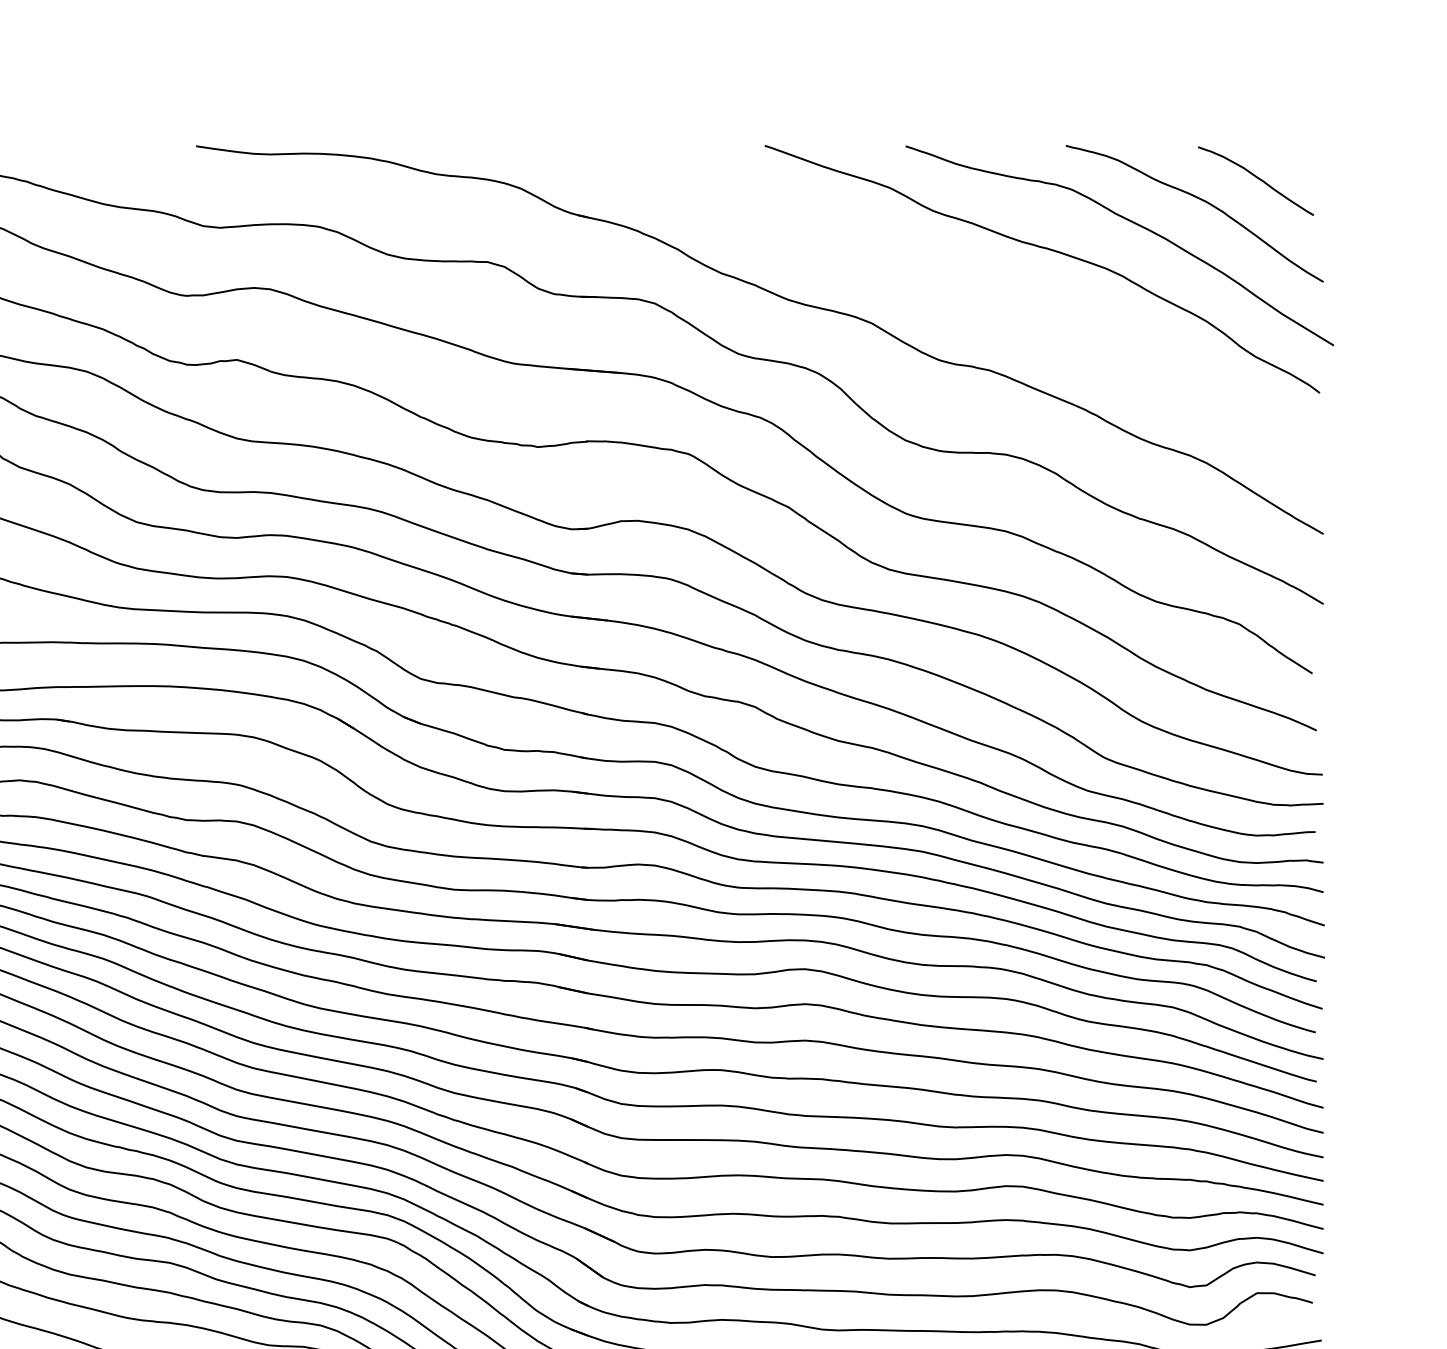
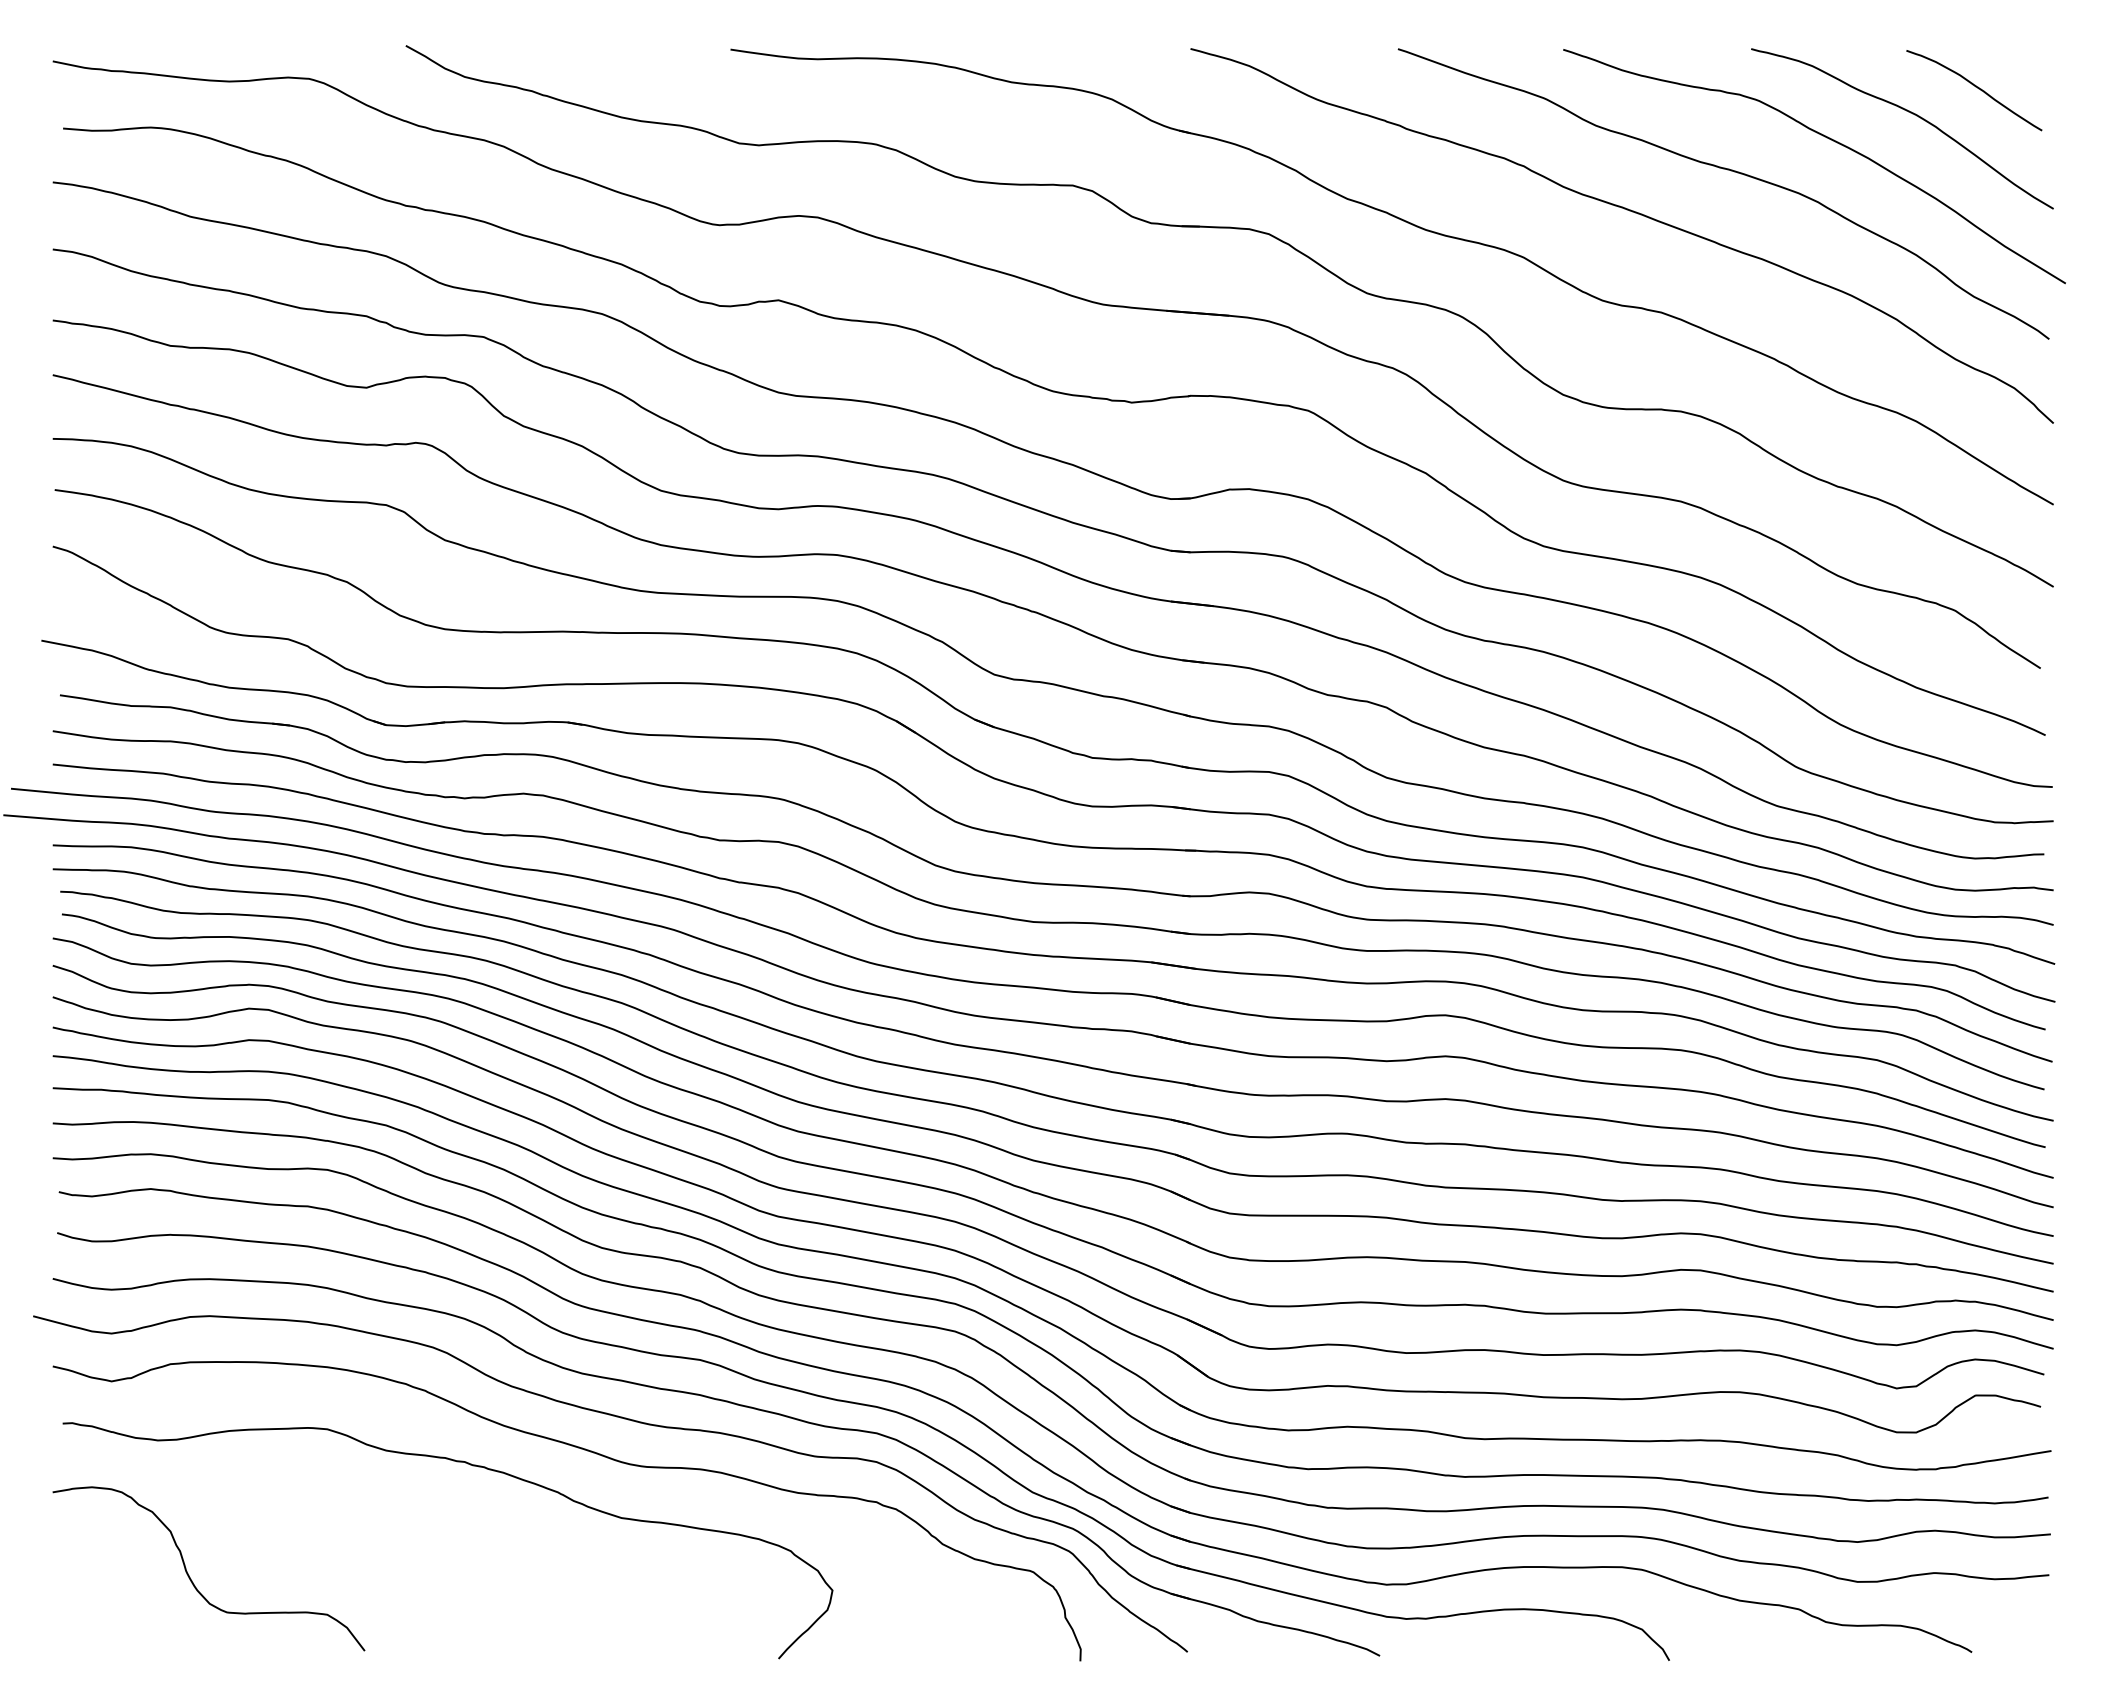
curve: (962, 284) -> (1629, 211), added

